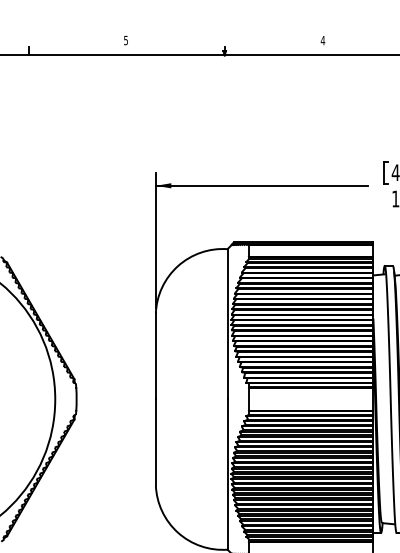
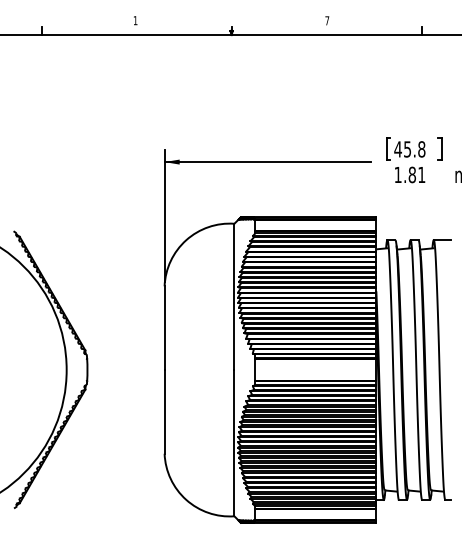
text: (125, 40) -> (135, 20), 5 -> 1
text: (323, 40) -> (327, 20), 4 -> 7

